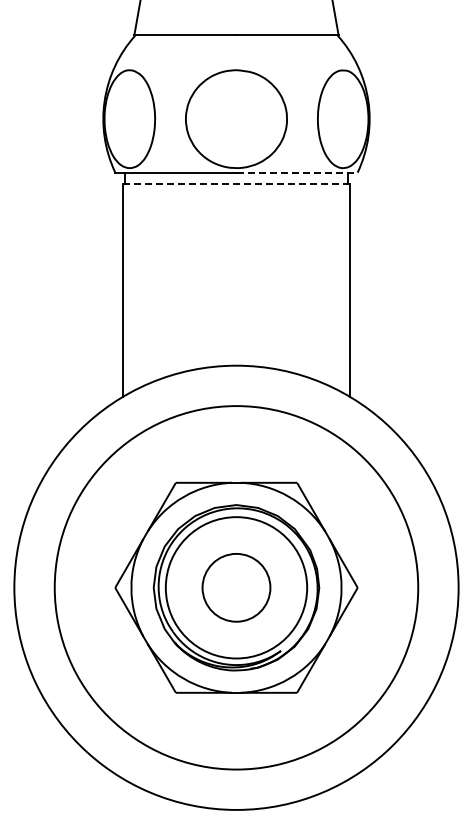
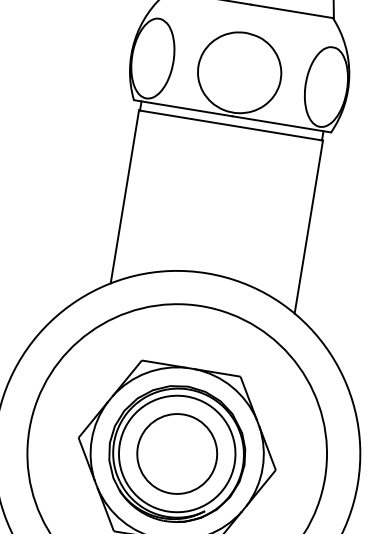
line: (297, 172) -> (282, 124), dashed -> solid
line: (236, 183) -> (231, 125), dashed -> solid
circle: (236, 587) -> (177, 453), size x1.43

